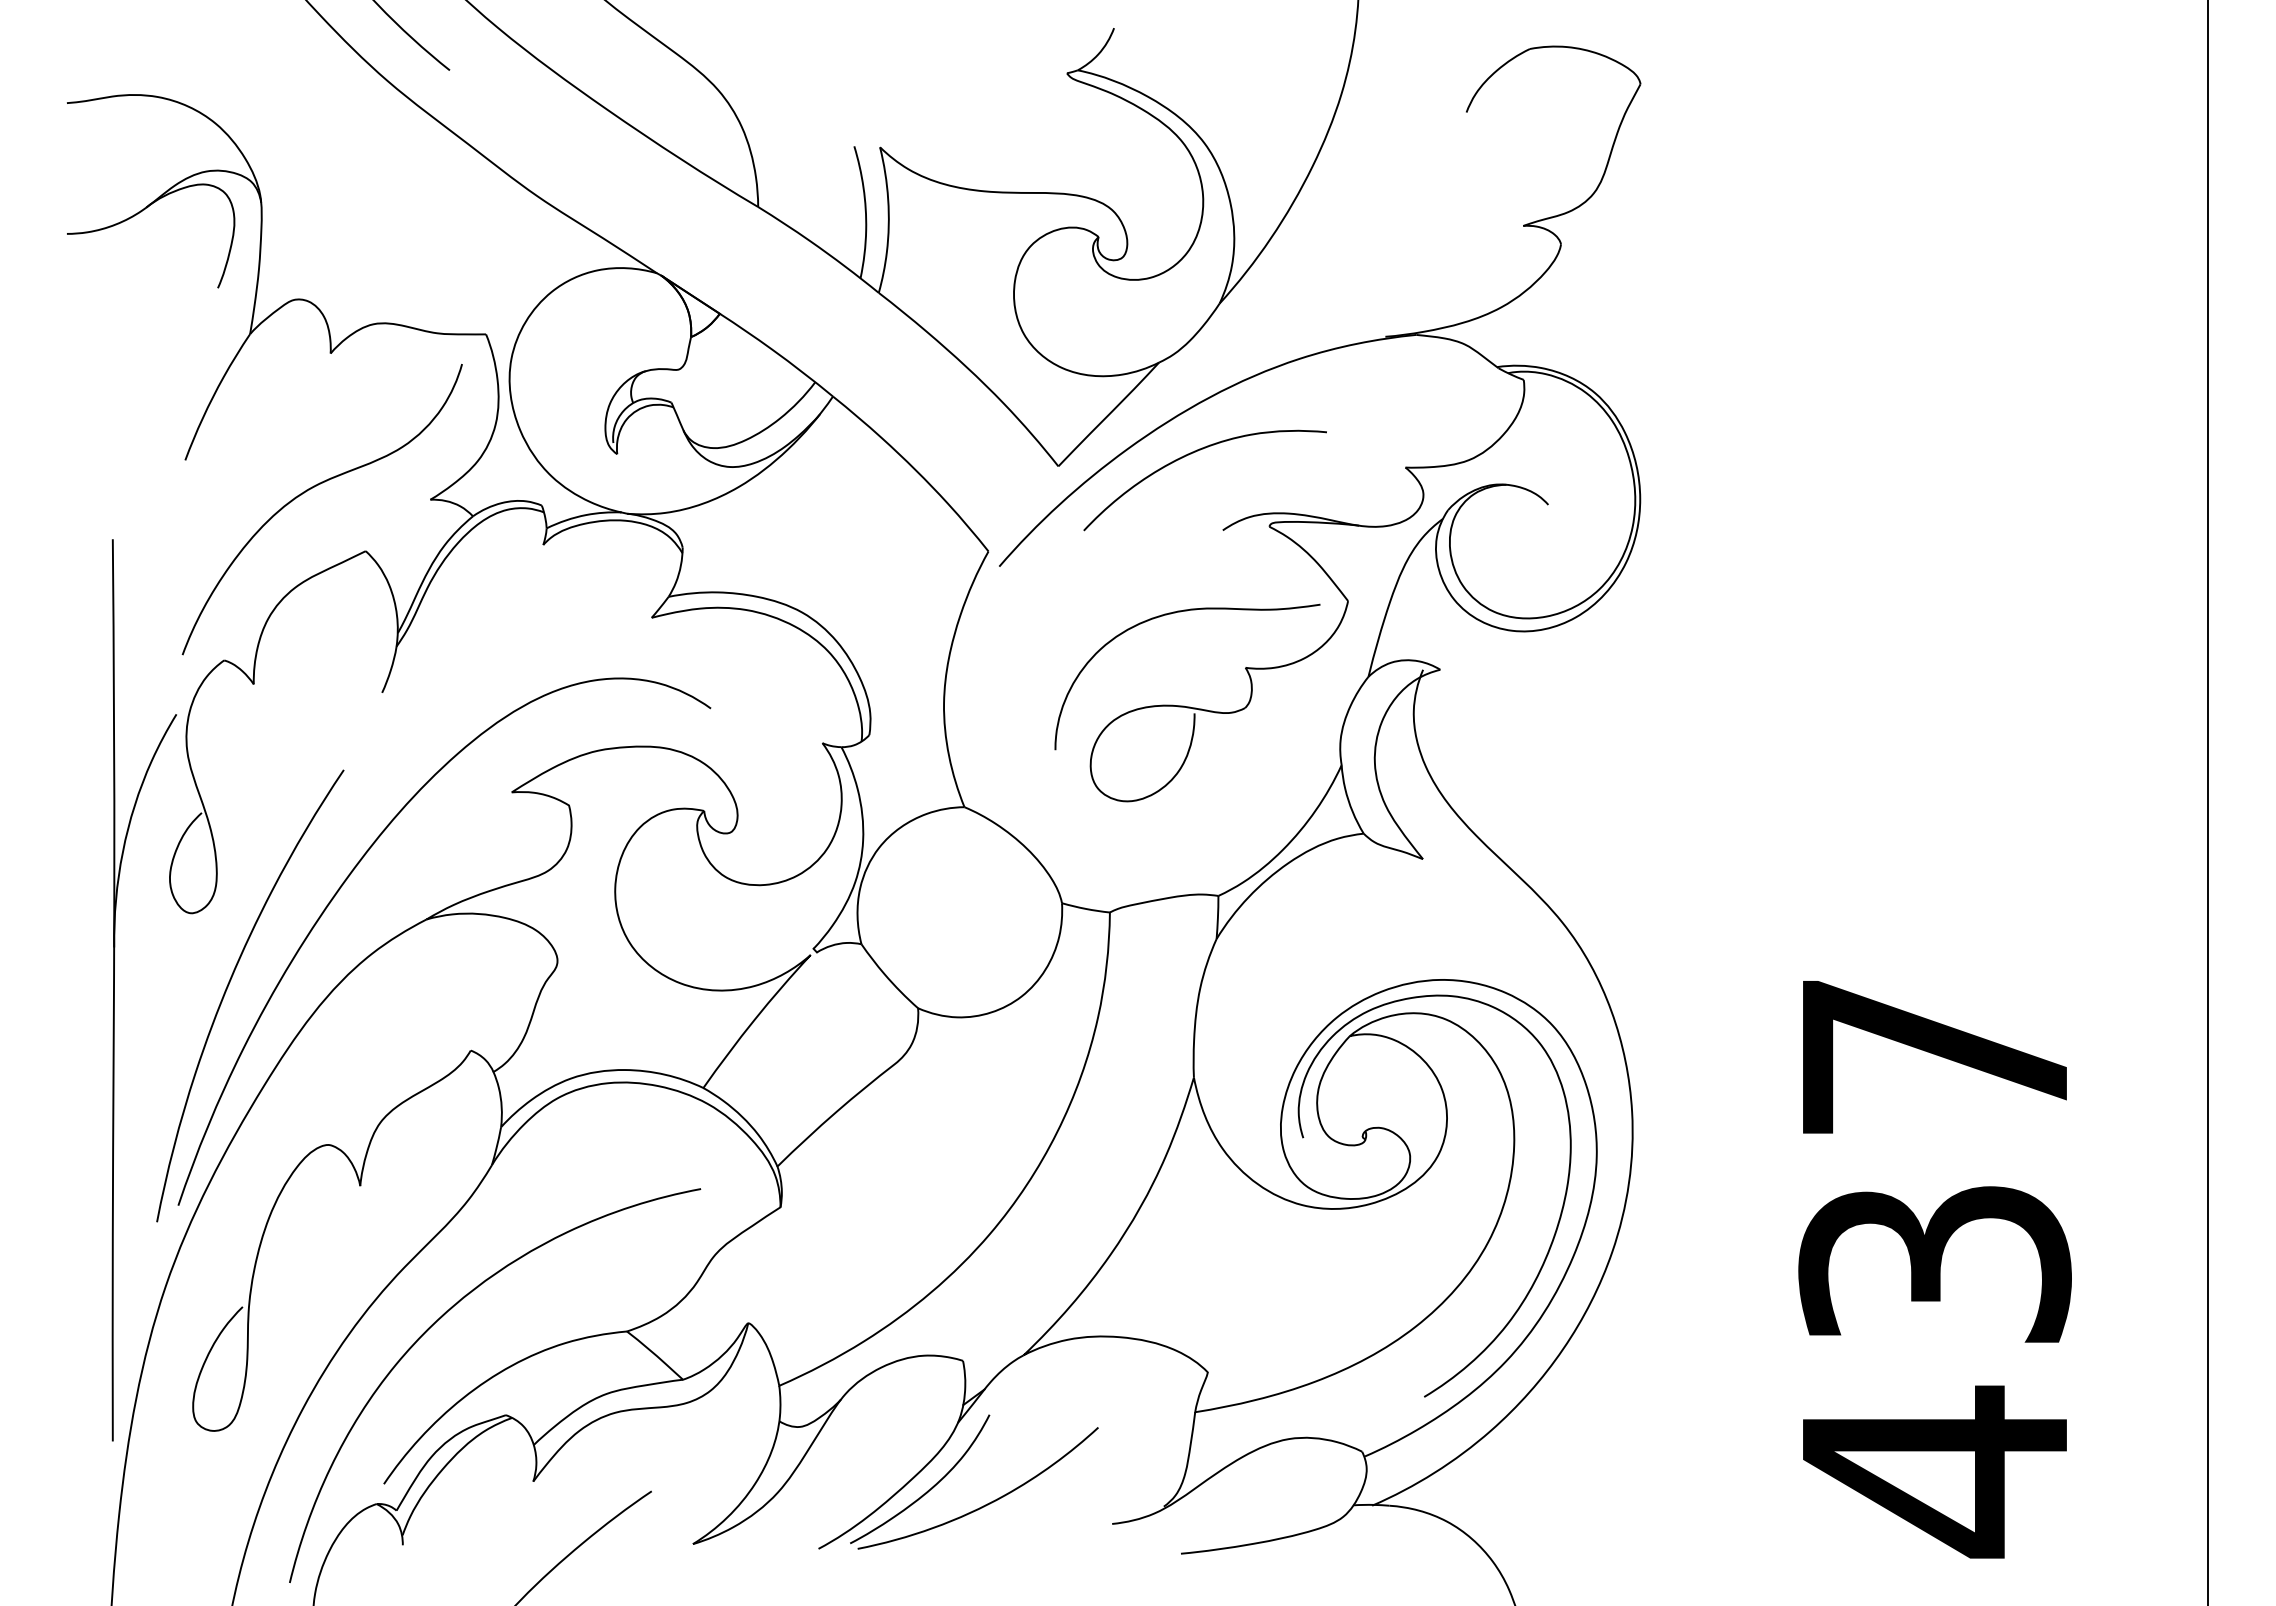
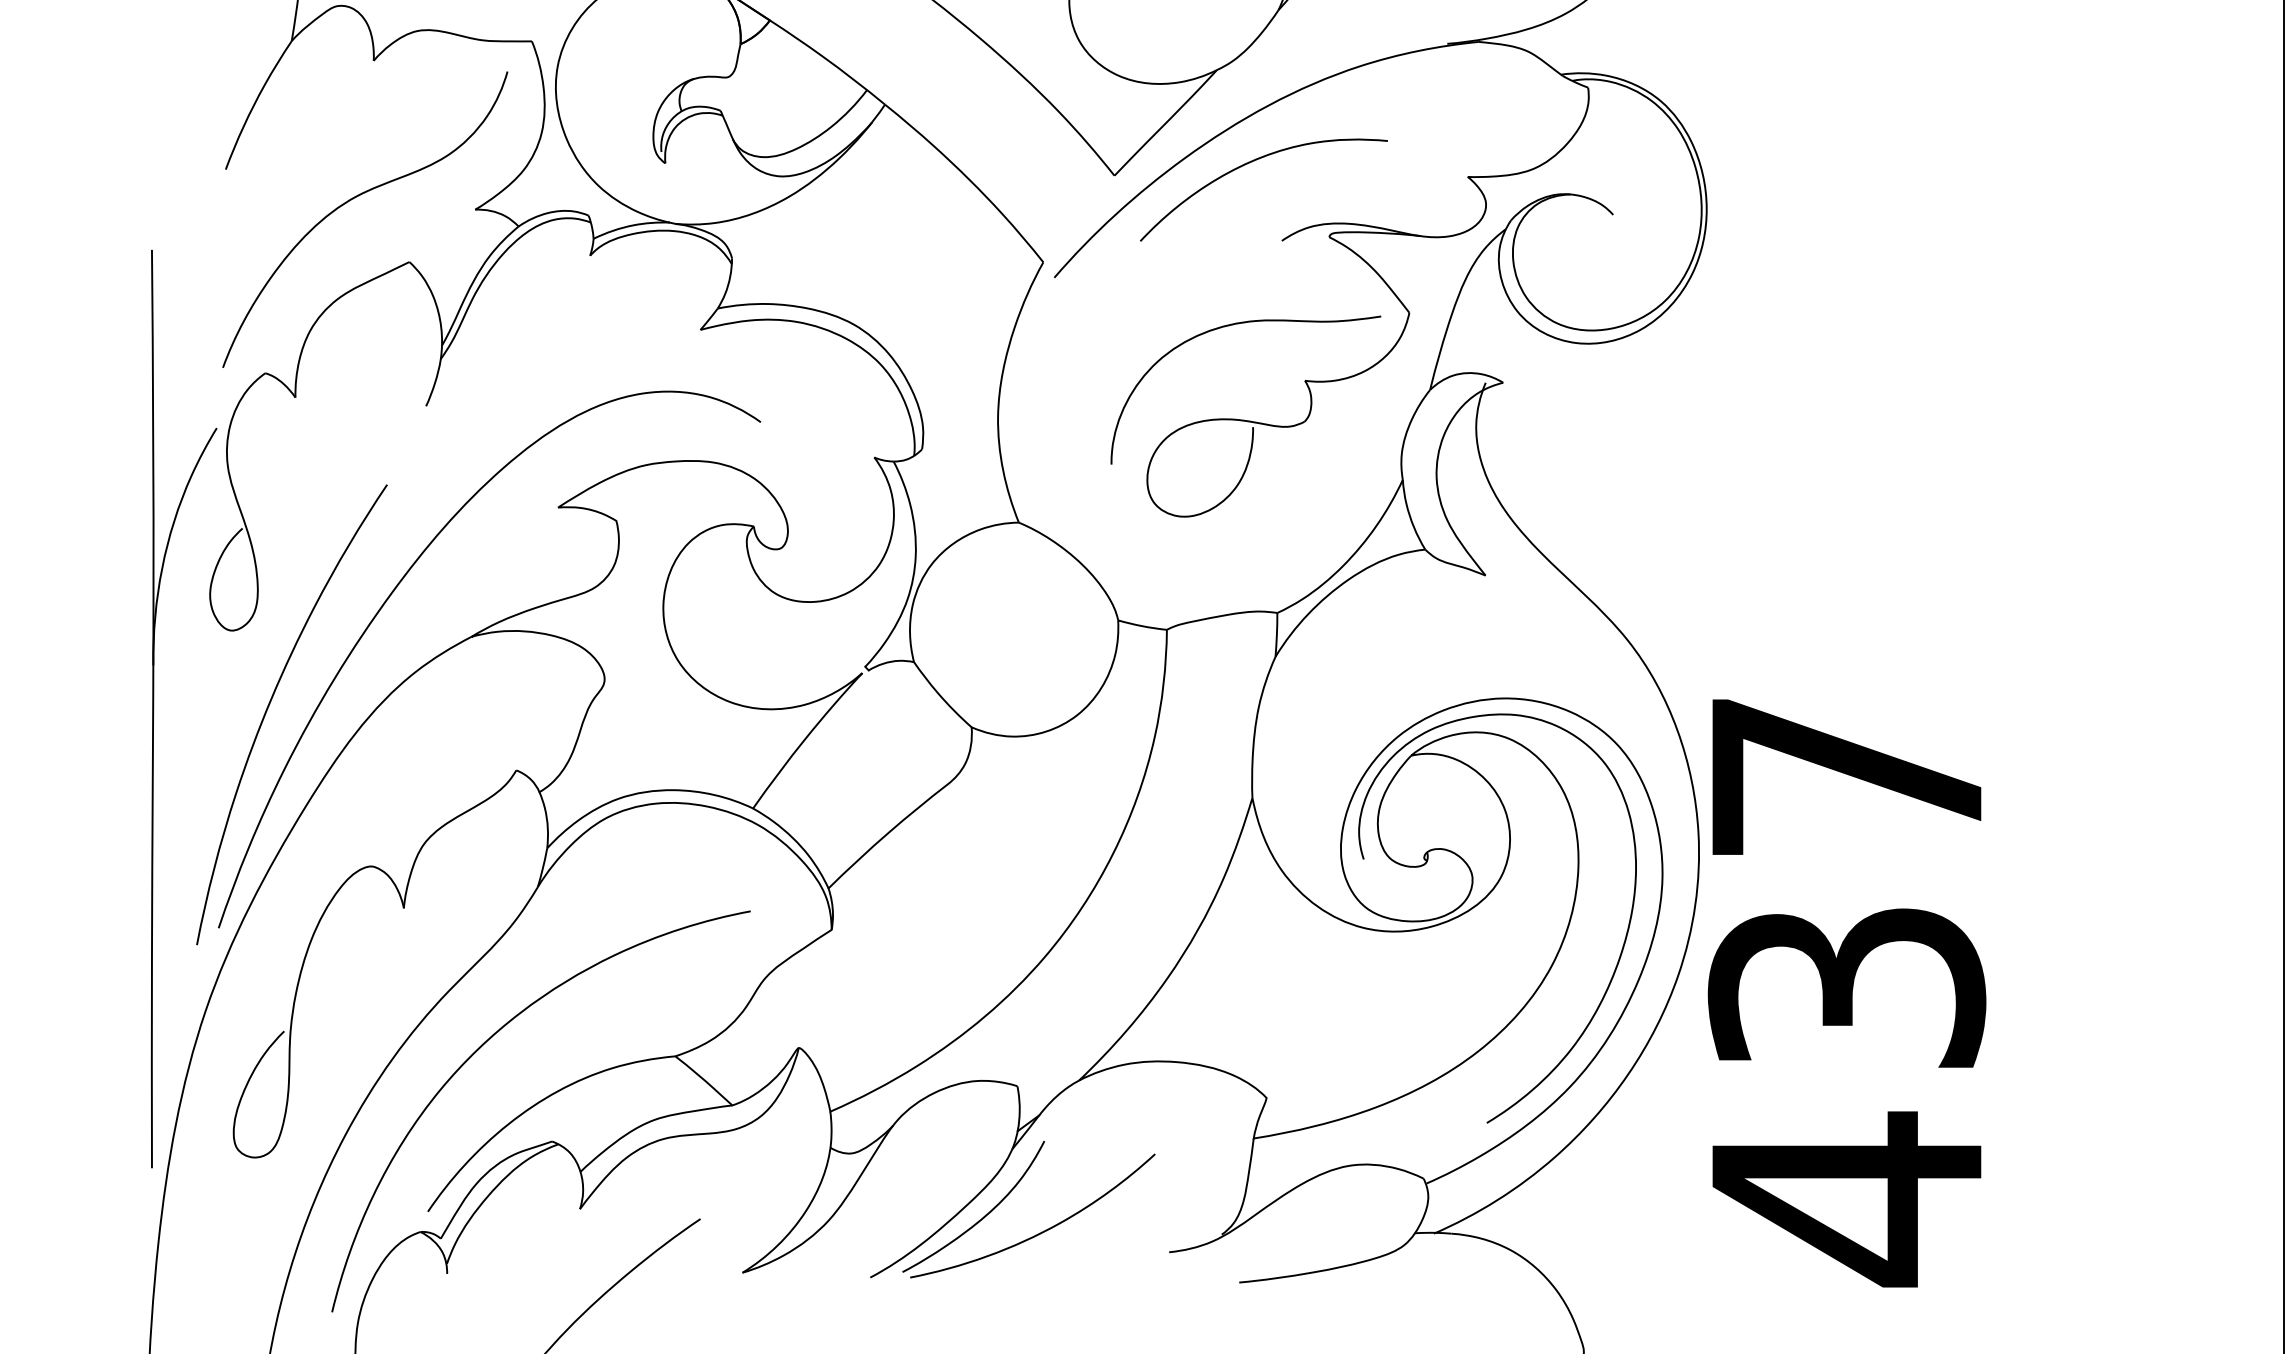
text: (1934, 1269) -> (1846, 993), moved

